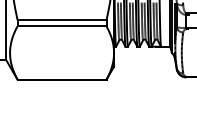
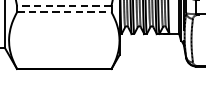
line: (61, 20) -> (63, 6), solid -> dashed
line: (62, 26) -> (64, 12), solid -> dashed

